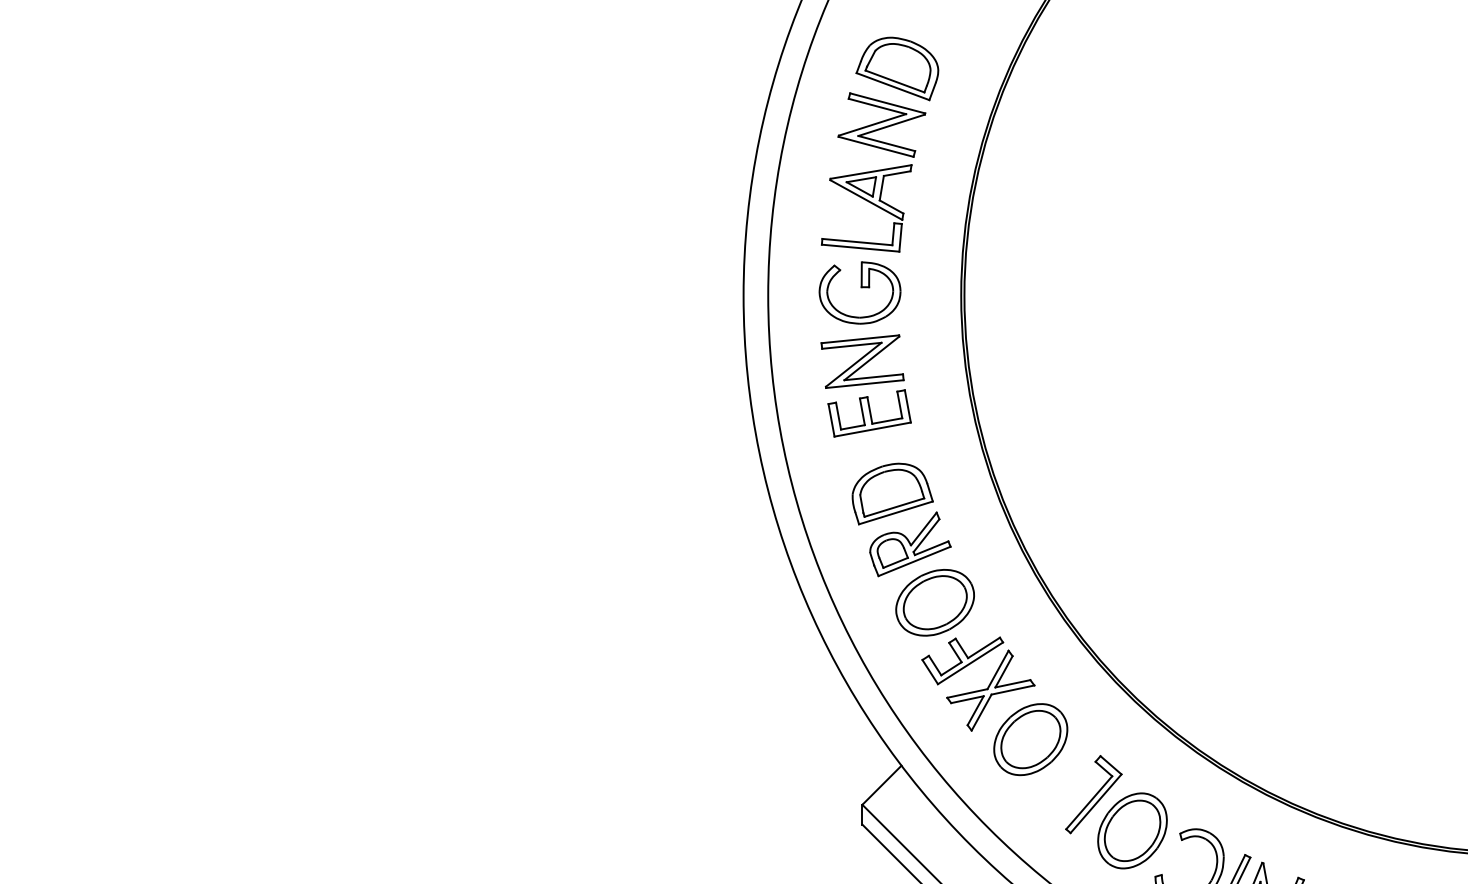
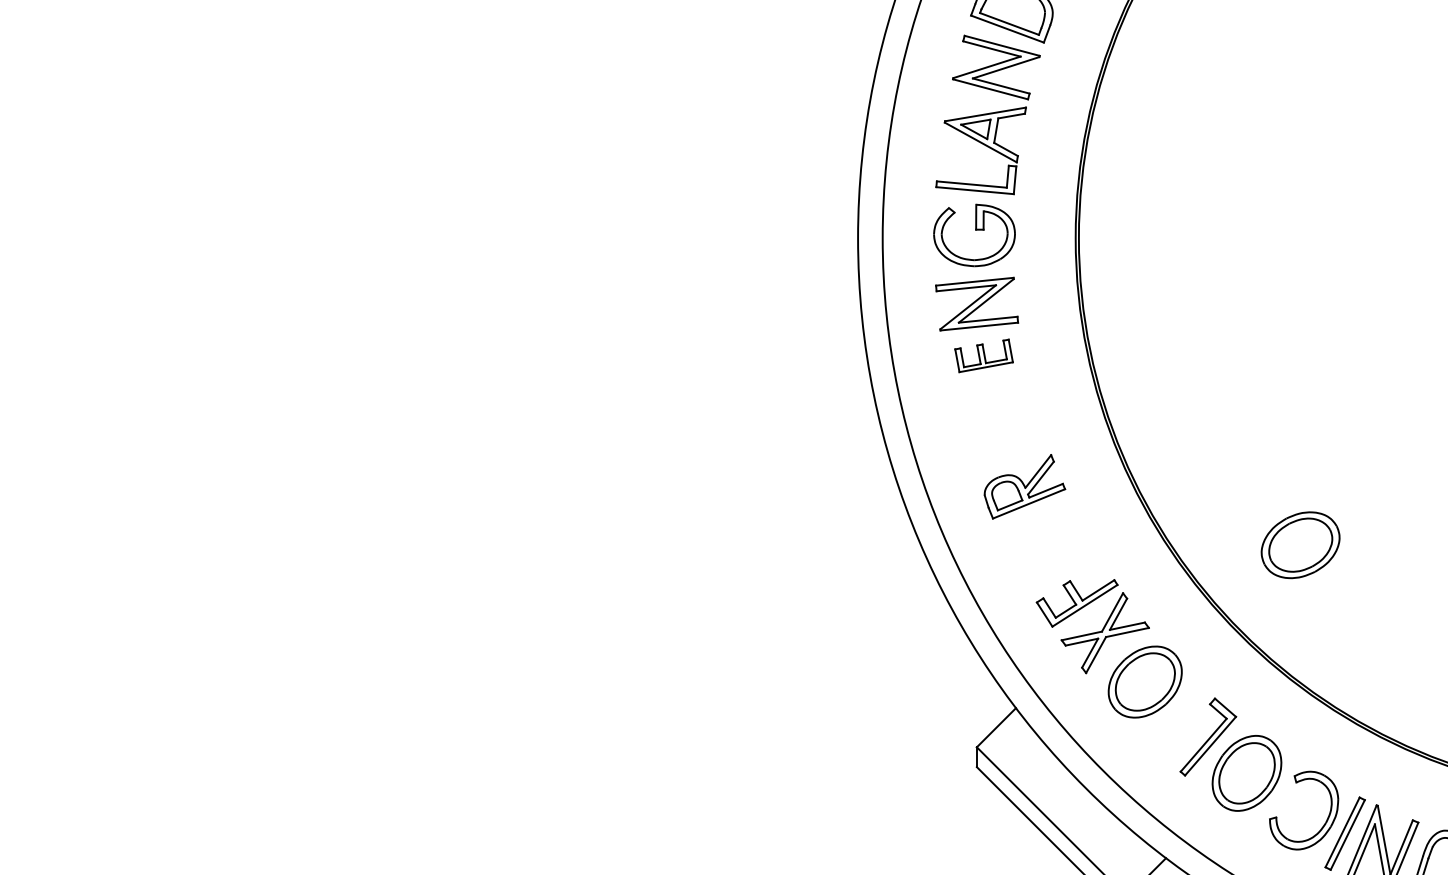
part: (869, 413) -> (983, 355), size x0.7
part: (892, 493) -> (1006, 435), removed
part: (934, 602) -> (1299, 544), moved

